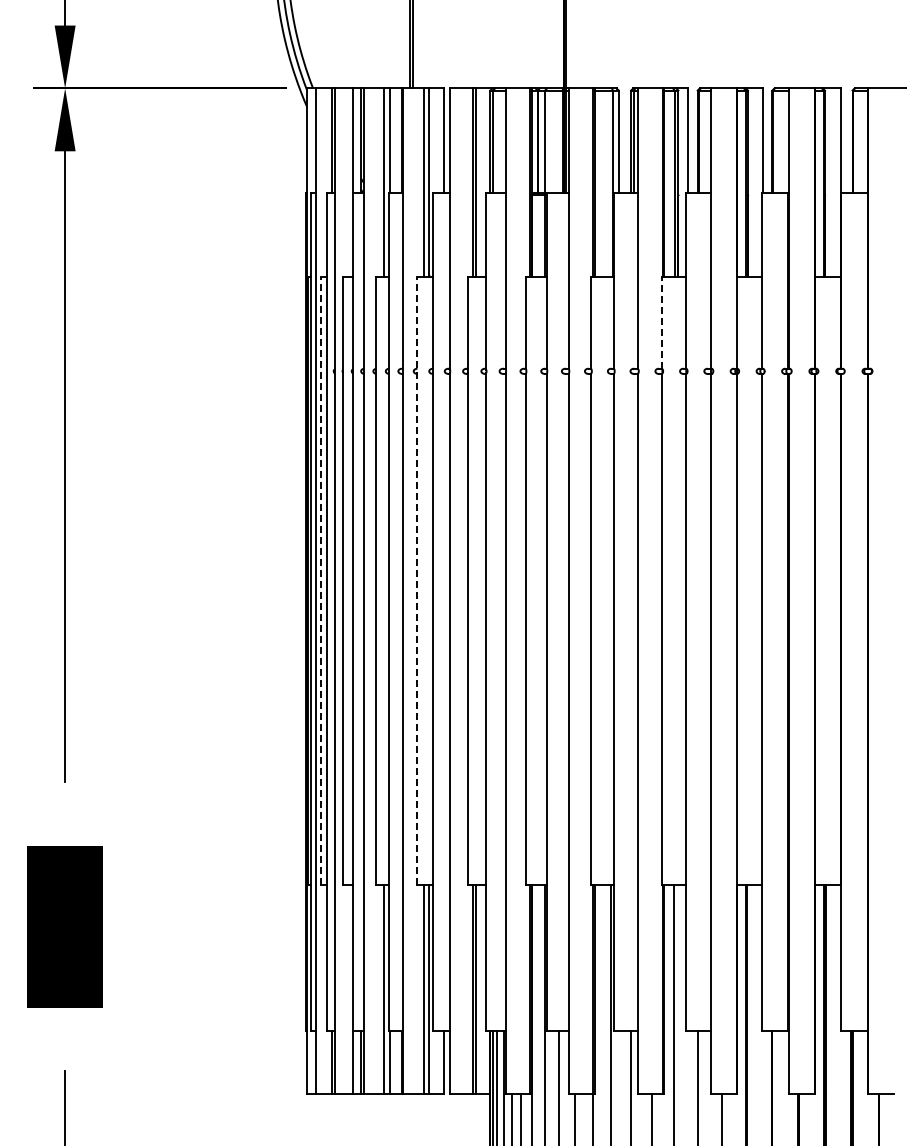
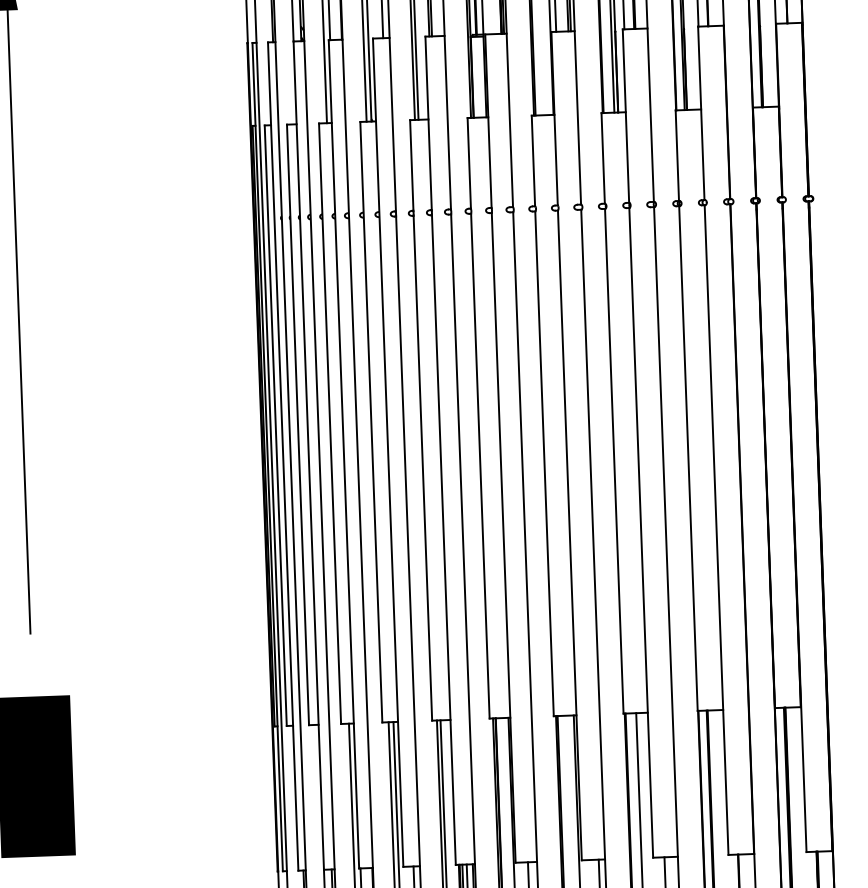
line: (661, 322) -> (603, 158), dashed -> solid
line: (320, 580) -> (275, 425), dashed -> solid
line: (417, 580) -> (371, 421), dashed -> solid

